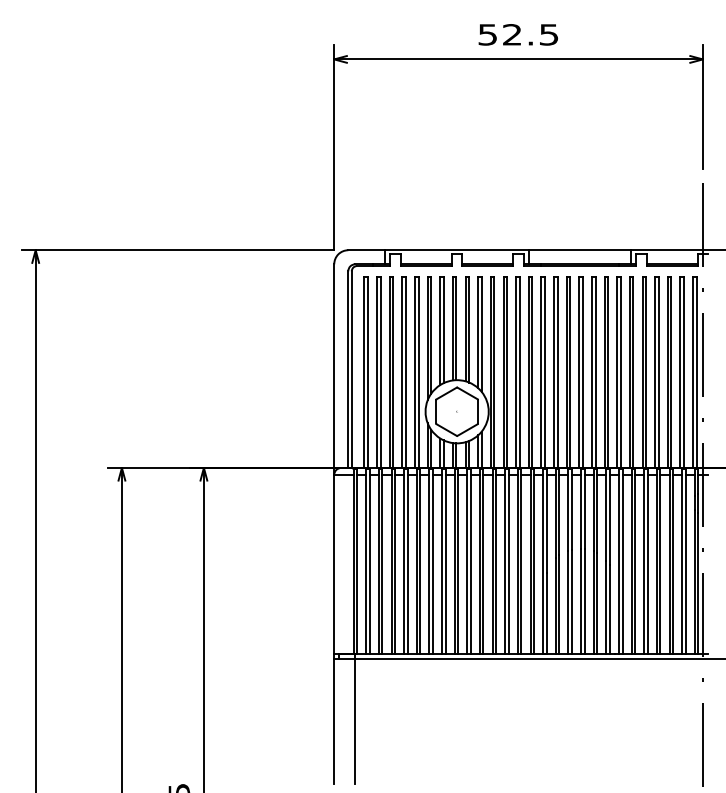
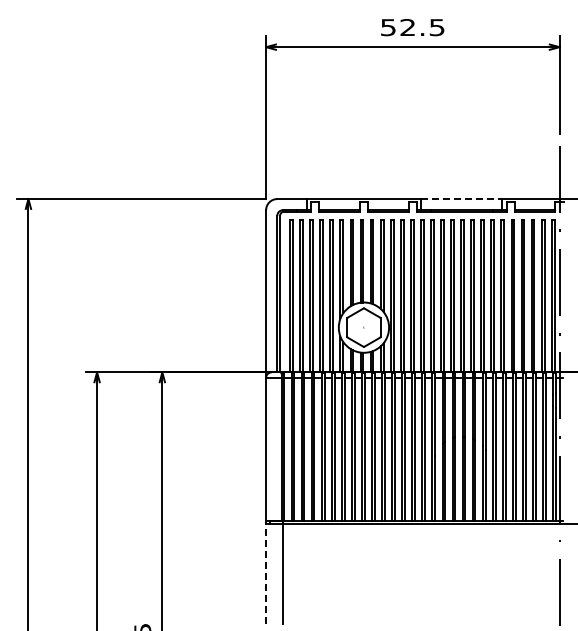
line: (579, 250) -> (461, 199), solid -> dashed
line: (334, 721) -> (266, 574), solid -> dashed

